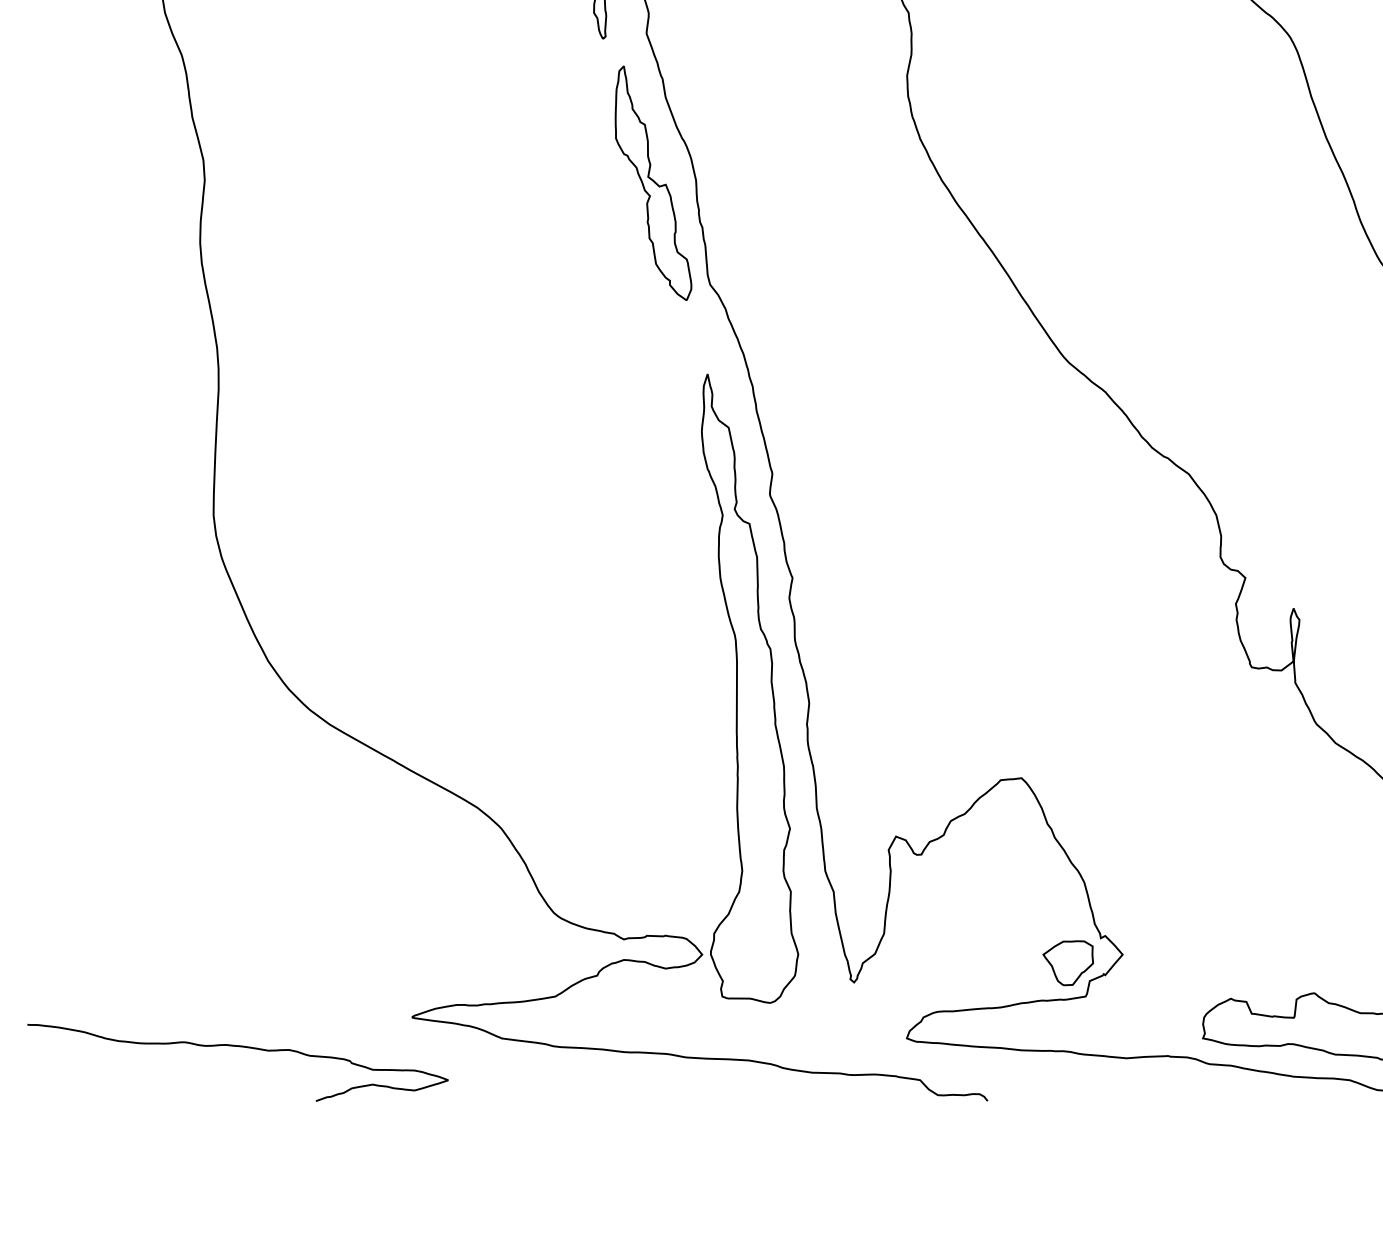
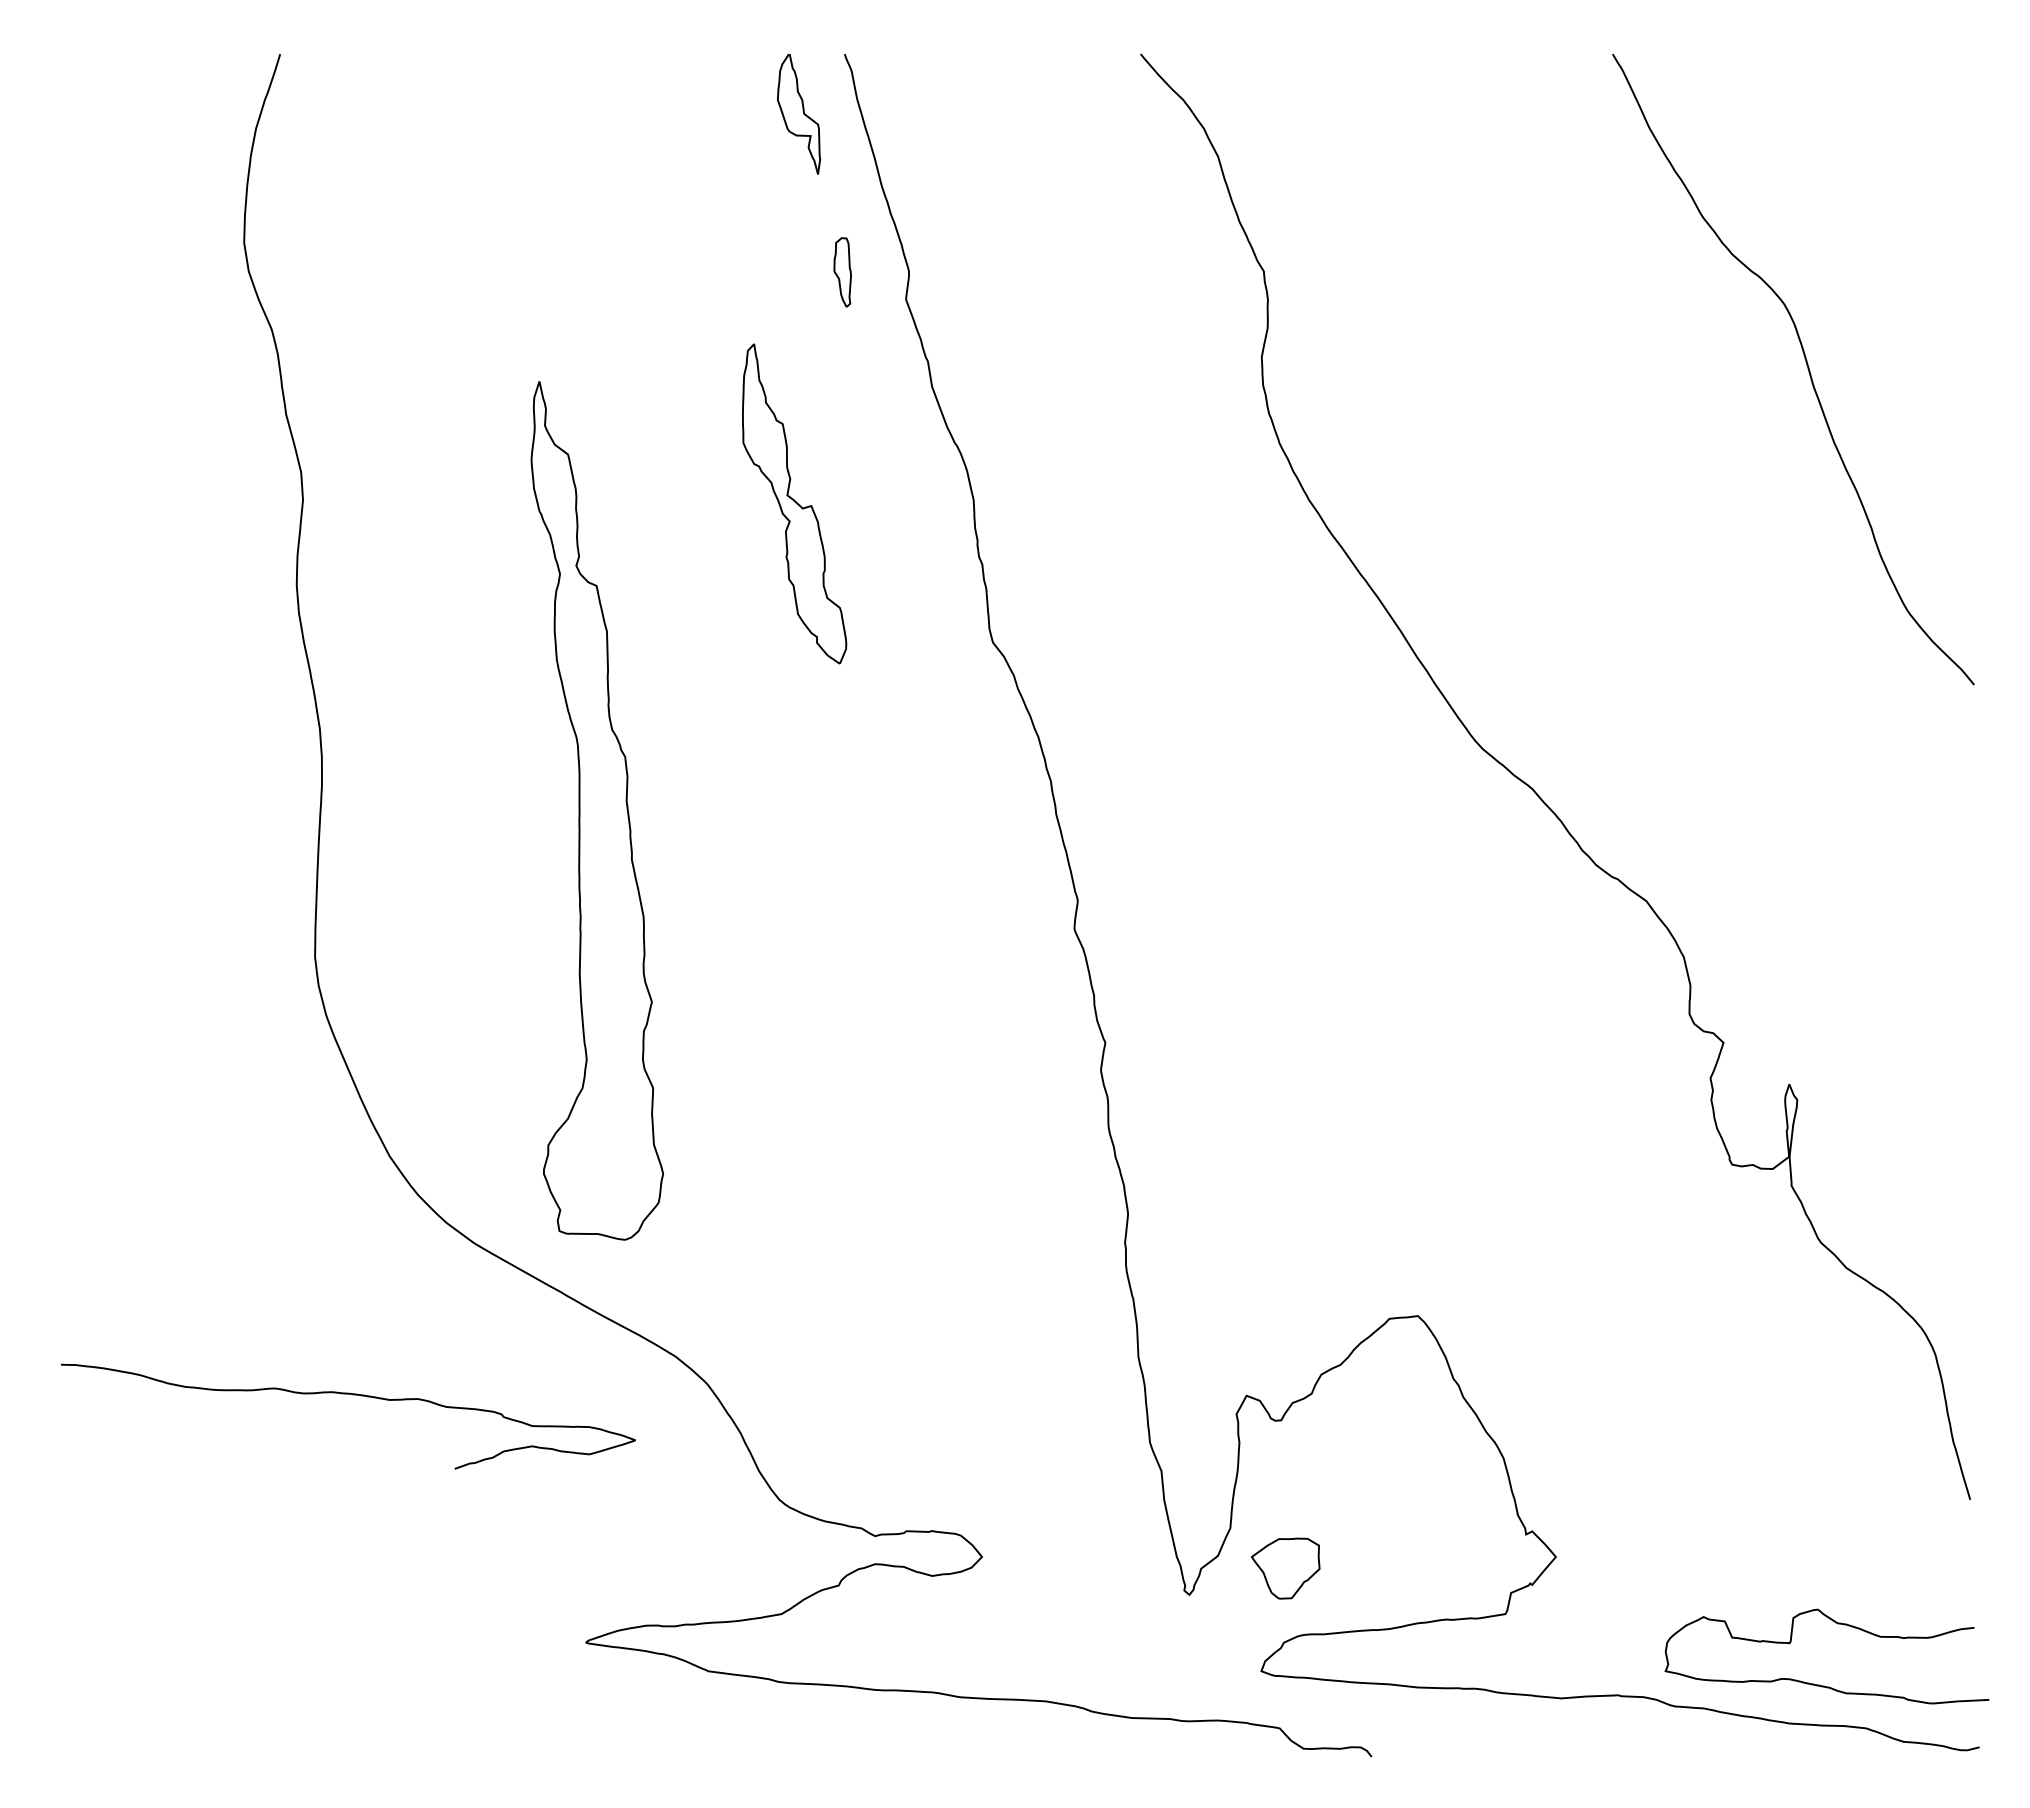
part: (653, 182) -> (794, 503), moved
part: (749, 688) -> (596, 810), moved
part: (1068, 963) -> (1285, 1568), moved
curve: (241, 1047) -> (353, 1395), moved

